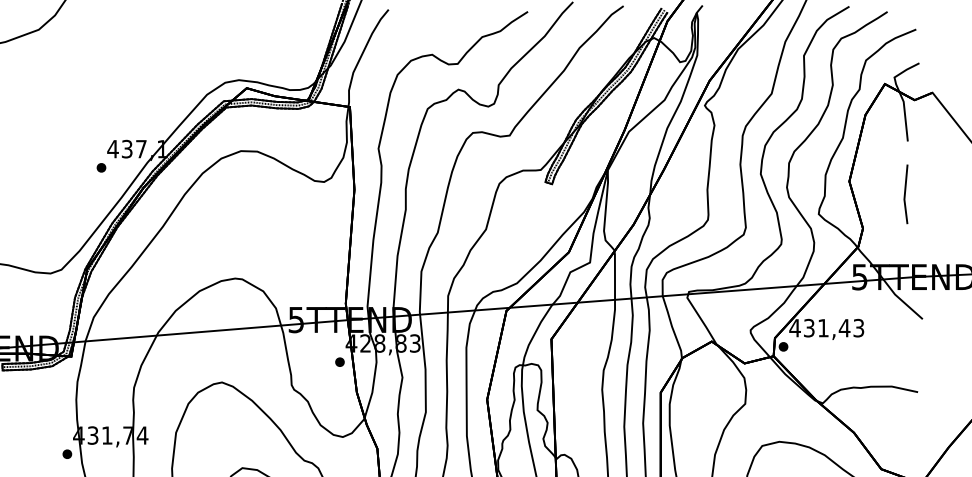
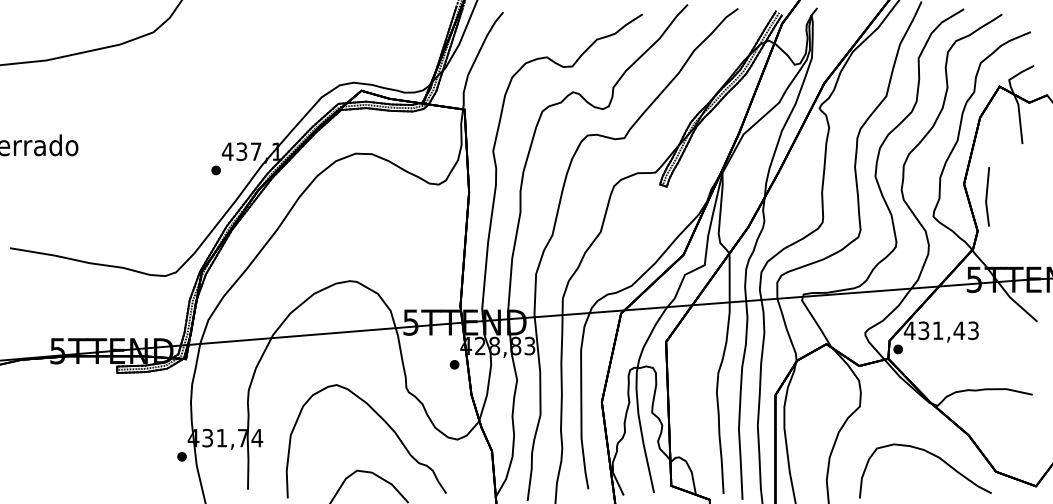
line: (905, 193) -> (987, 196), moved

